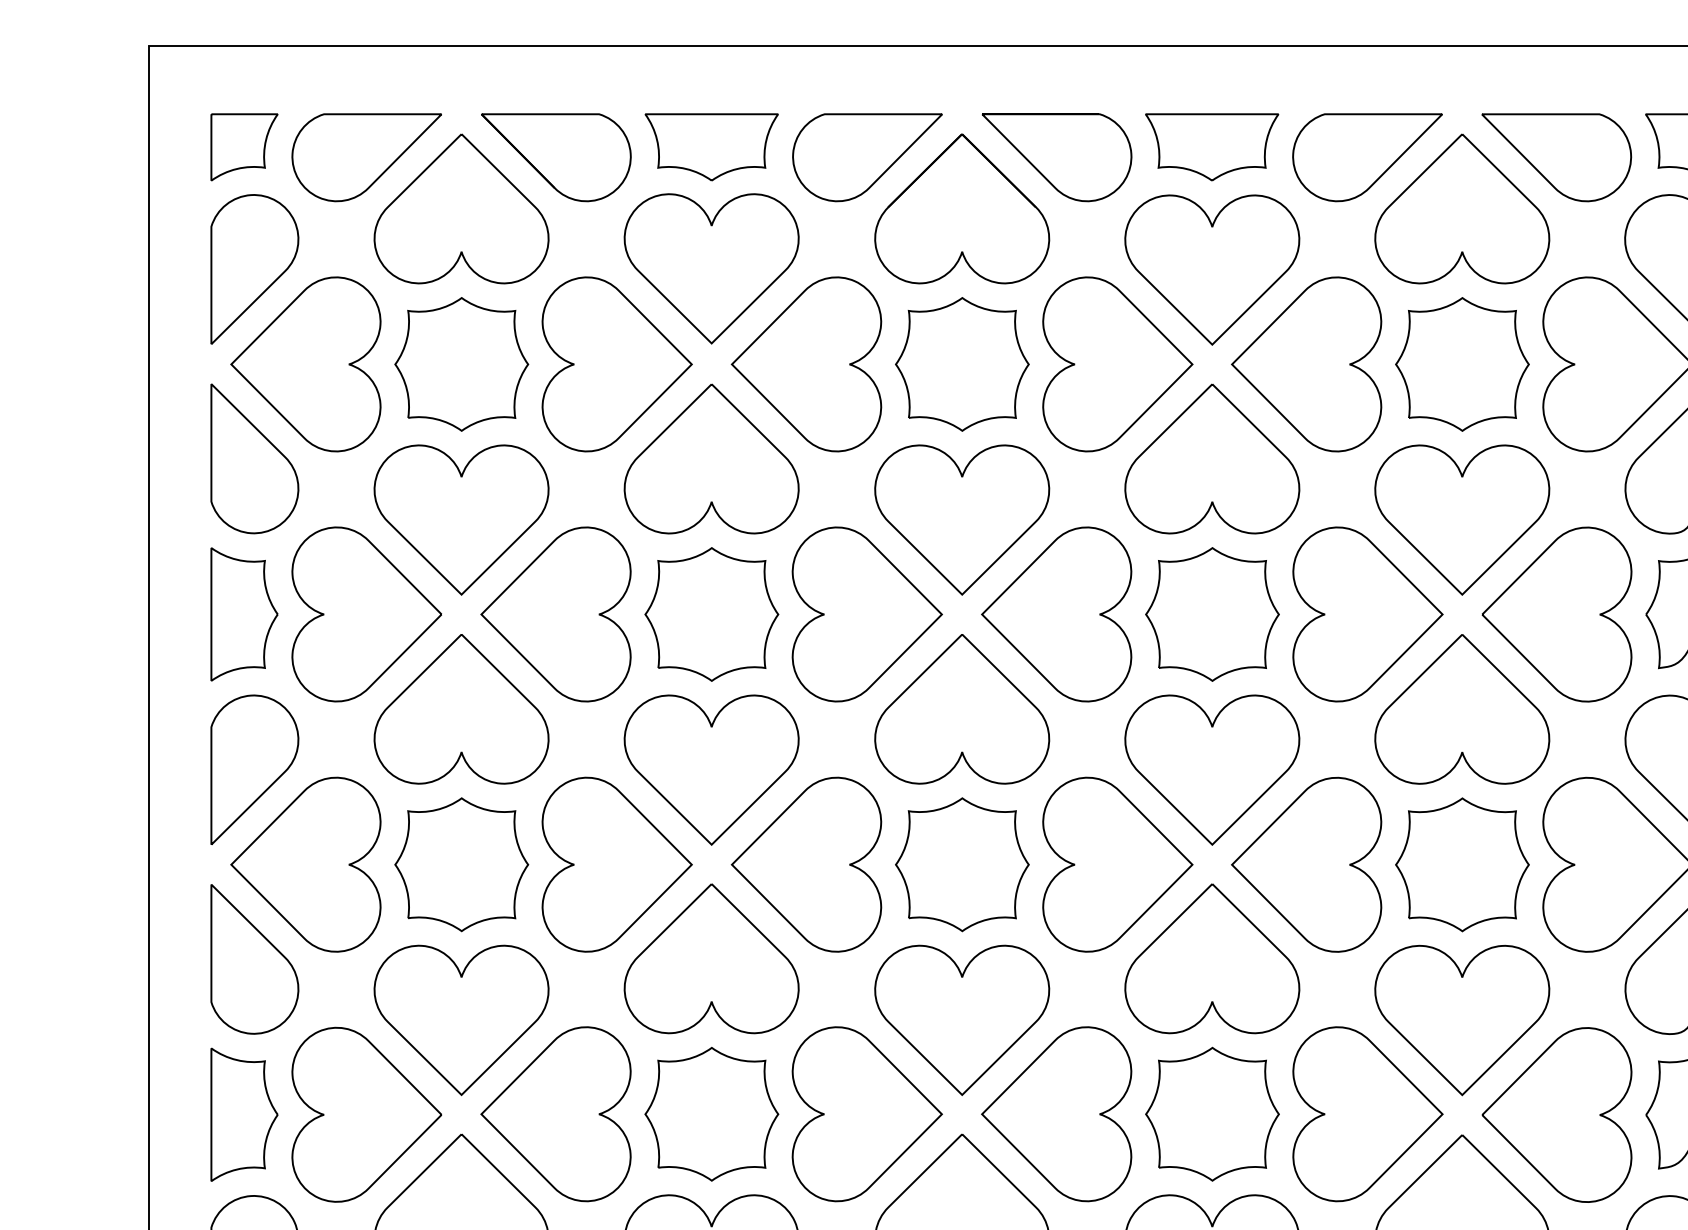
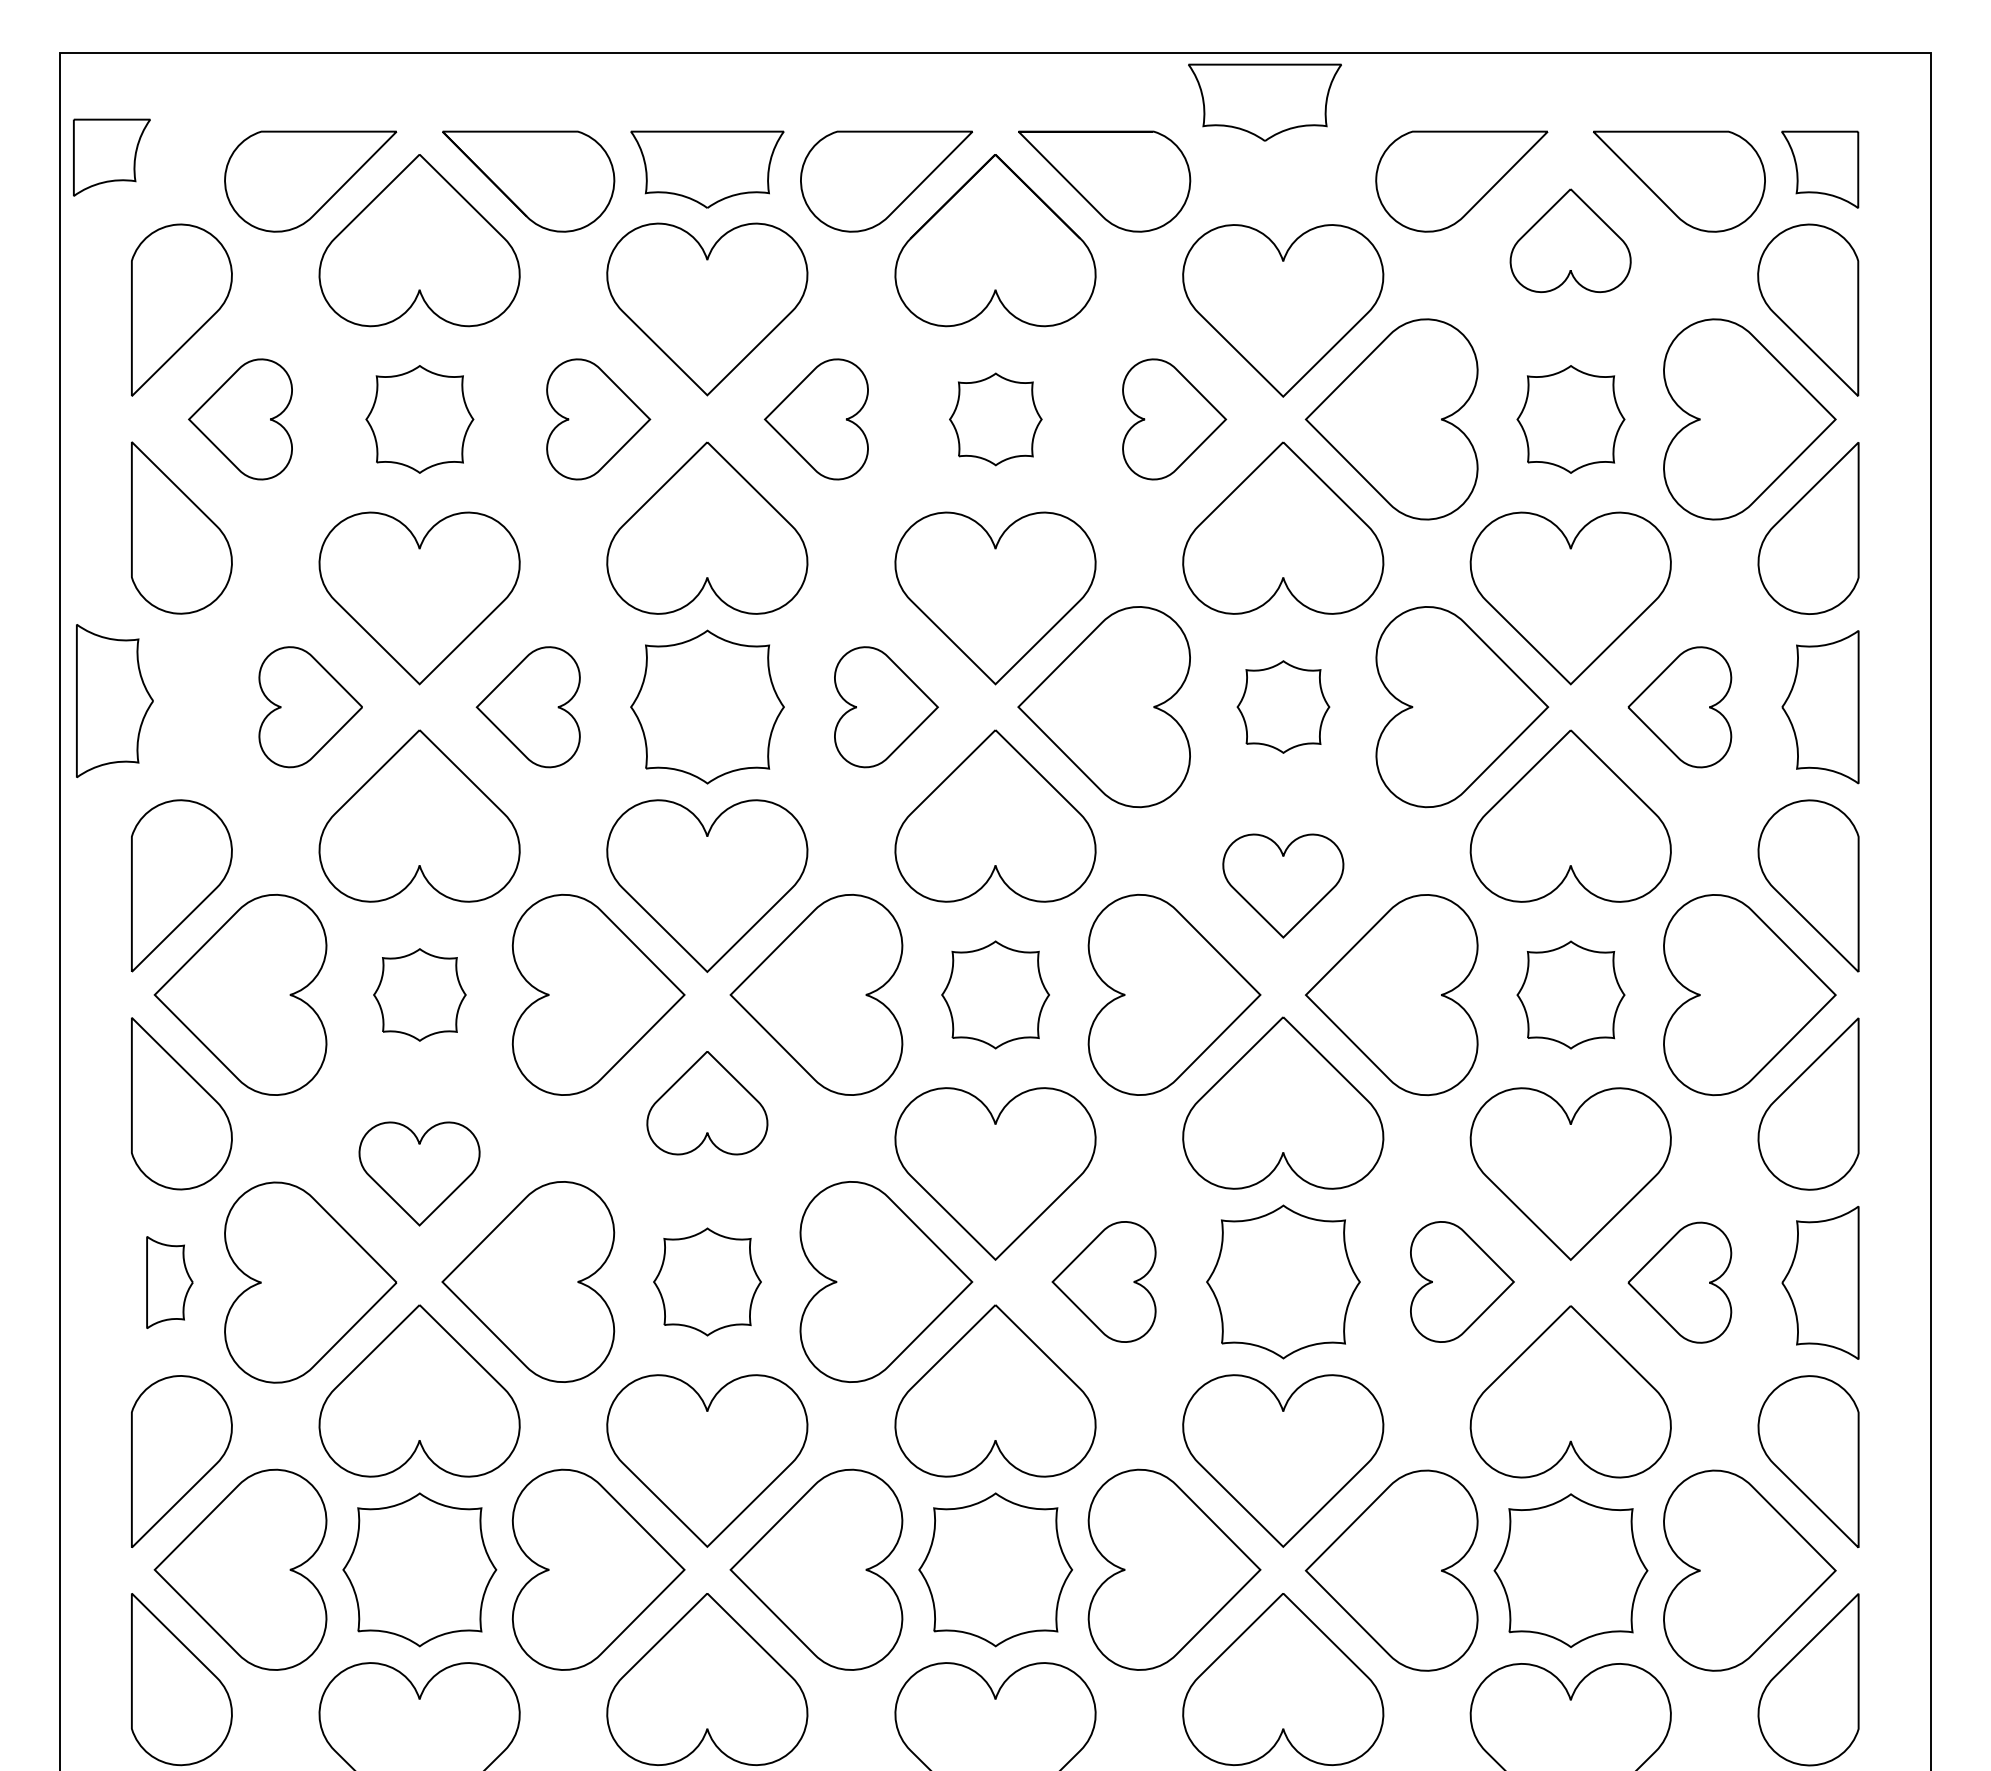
part: (244, 147) -> (111, 157), moved
part: (1211, 147) -> (1264, 102), moved
part: (1462, 208) -> (1570, 240), size x0.6
part: (305, 364) -> (240, 419), size x0.6
part: (461, 364) -> (419, 419), size x0.7
part: (617, 364) -> (598, 419), size x0.6
part: (806, 364) -> (816, 419), size x0.6
part: (962, 364) -> (995, 419), size x0.6
part: (1117, 364) -> (1174, 419), size x0.6
part: (1462, 364) -> (1570, 419), size x0.7
part: (1212, 613) -> (1283, 706), size x0.6
part: (244, 614) -> (114, 701), moved
part: (366, 614) -> (310, 707), size x0.6
part: (556, 614) -> (528, 707), size x0.6
part: (867, 614) -> (886, 707), size x0.6
part: (1556, 614) -> (1679, 707), size x0.6
part: (1212, 769) -> (1283, 885), size x0.6
part: (461, 864) -> (419, 994), size x0.6
part: (962, 864) -> (995, 994), size x0.7
part: (1462, 864) -> (1570, 994), size x0.7
part: (711, 958) -> (707, 1102), size x0.6
part: (461, 1019) -> (419, 1173), size x0.6
part: (711, 1113) -> (707, 1281), size x0.7
part: (1056, 1113) -> (1103, 1281), size x0.6
part: (1368, 1113) -> (1462, 1281), size x0.6
part: (244, 1114) -> (169, 1282), size x0.6
part: (1556, 1114) -> (1679, 1282), size x0.6

